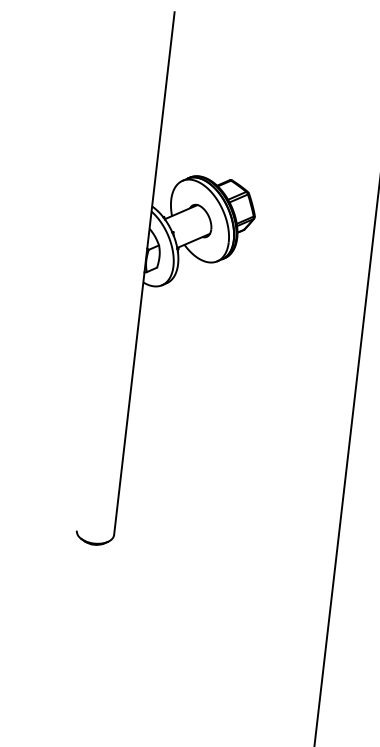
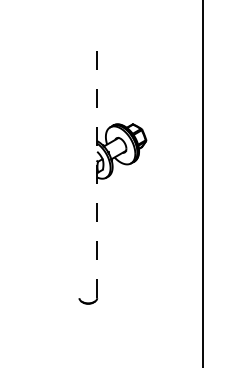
line: (144, 274) -> (97, 173), solid -> dashed

